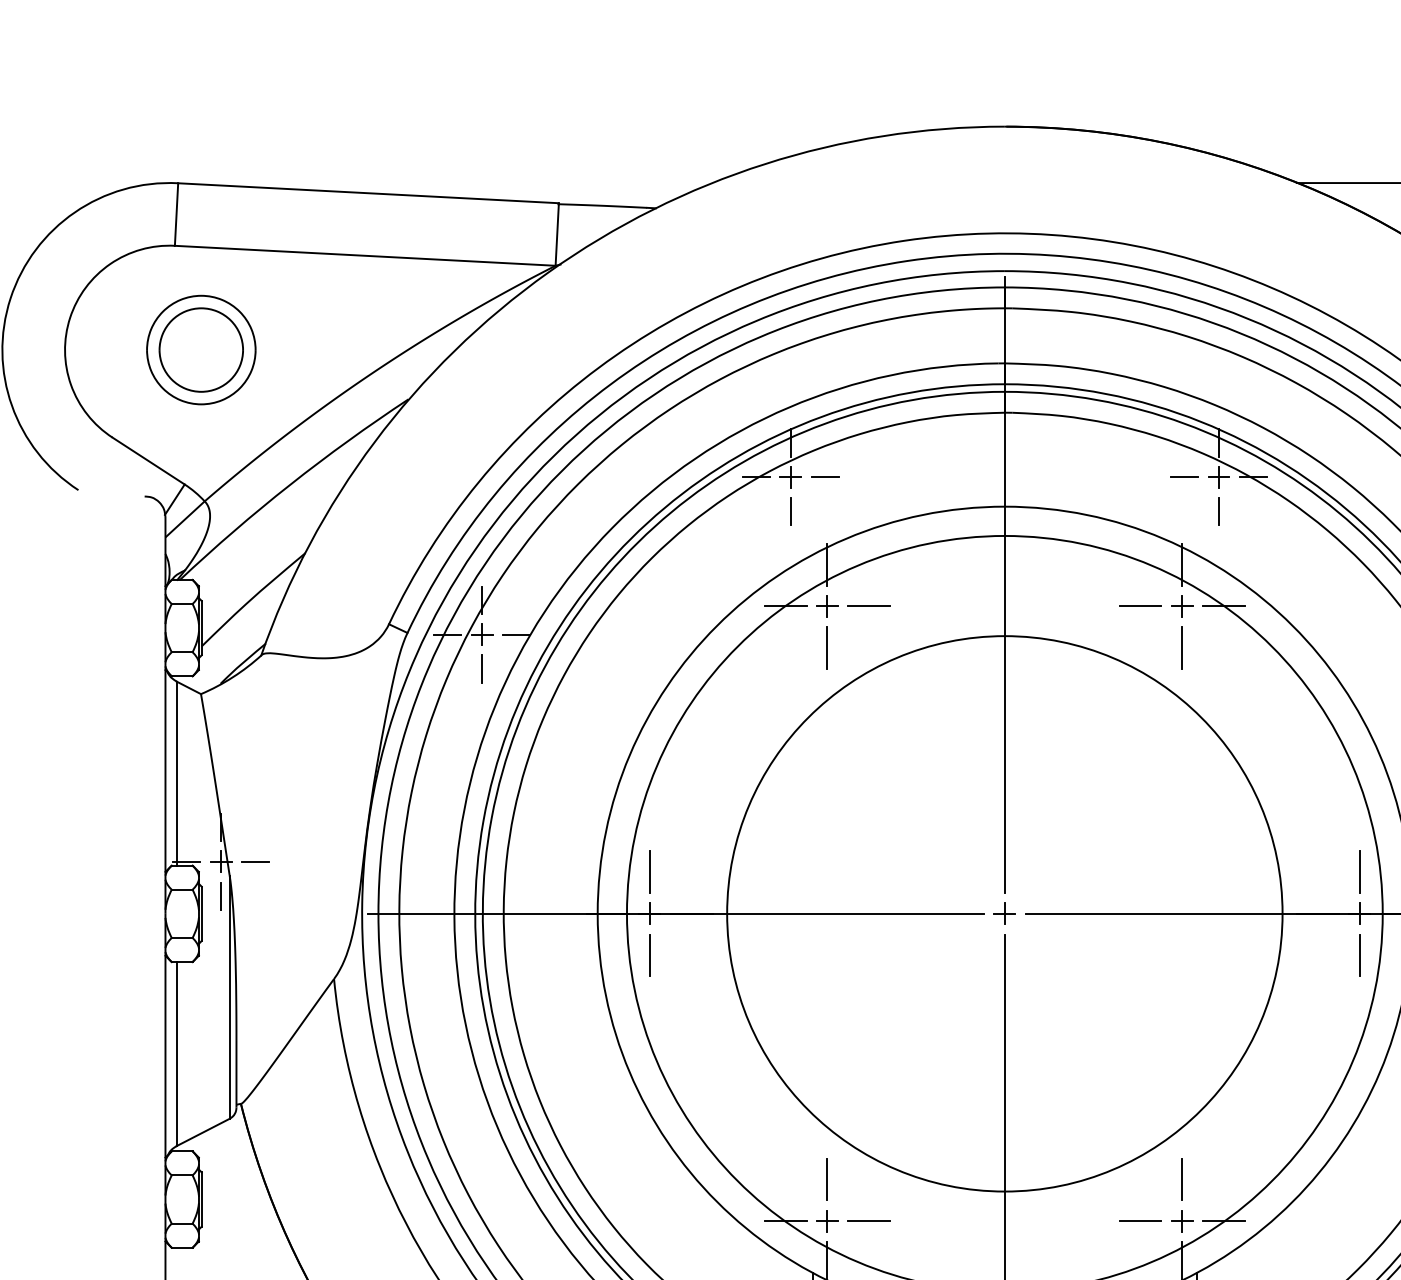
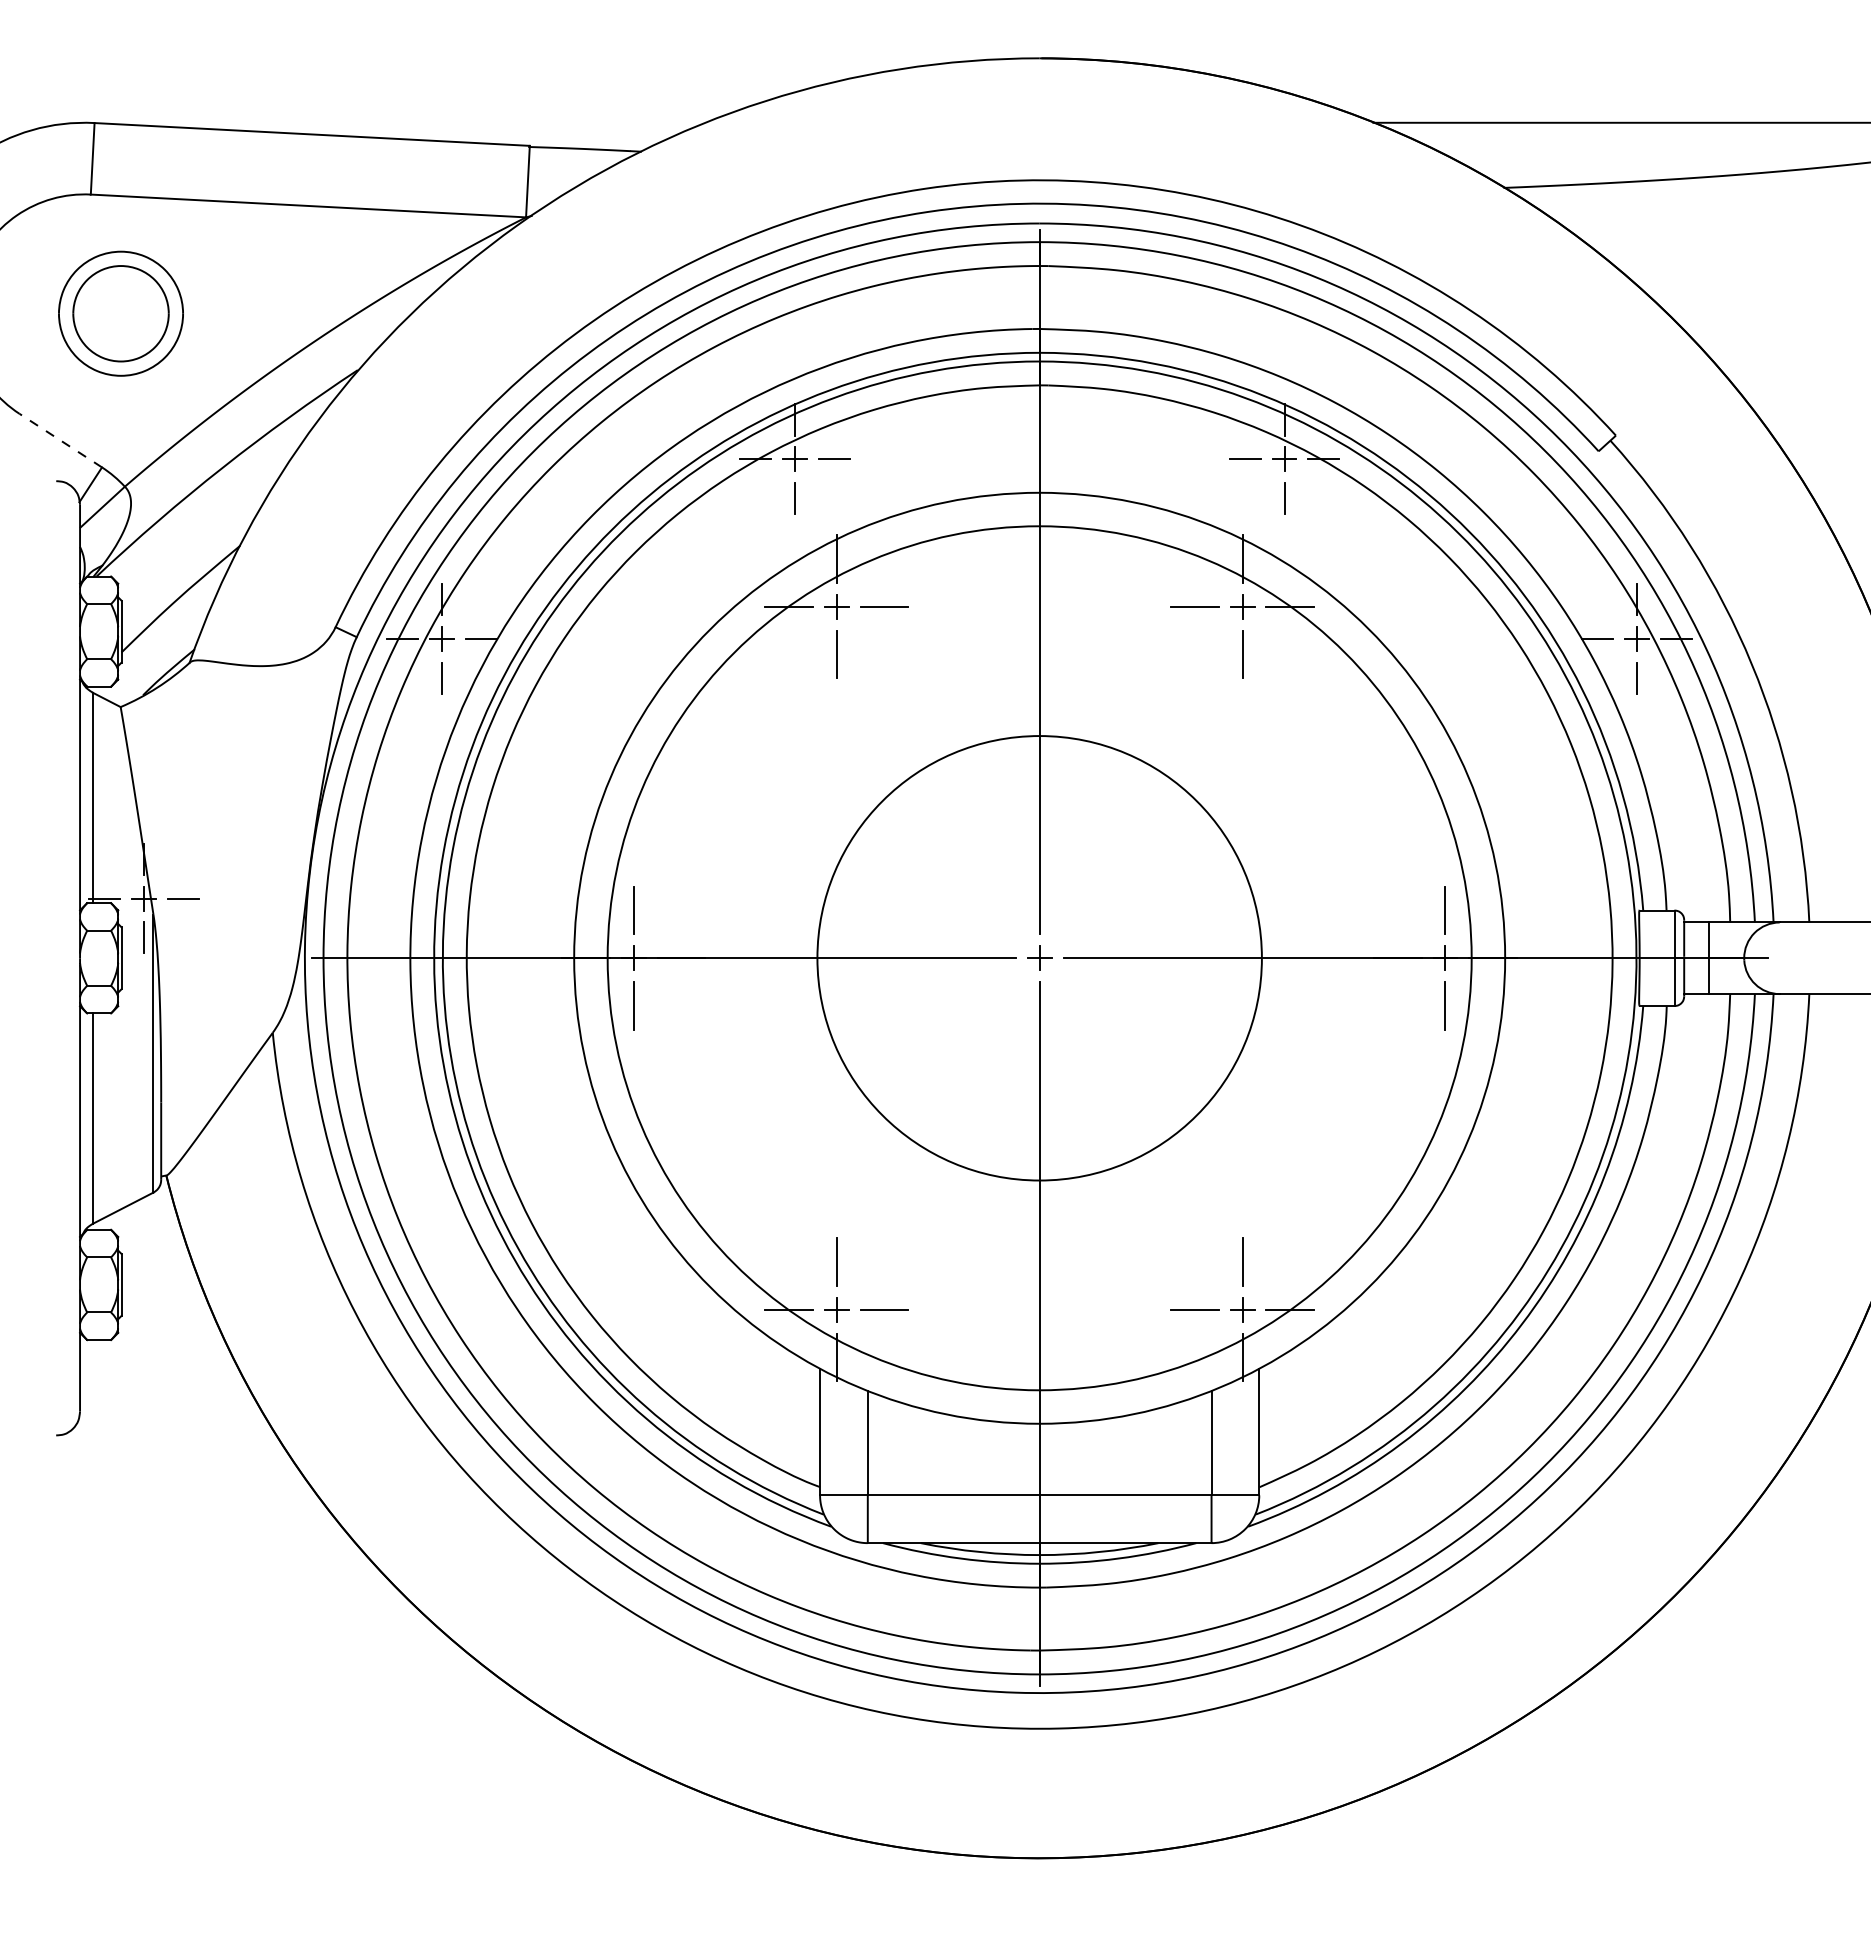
line: (148, 460) -> (60, 440), solid -> dashed
circle: (1004, 913) -> (1039, 957), size x0.7

